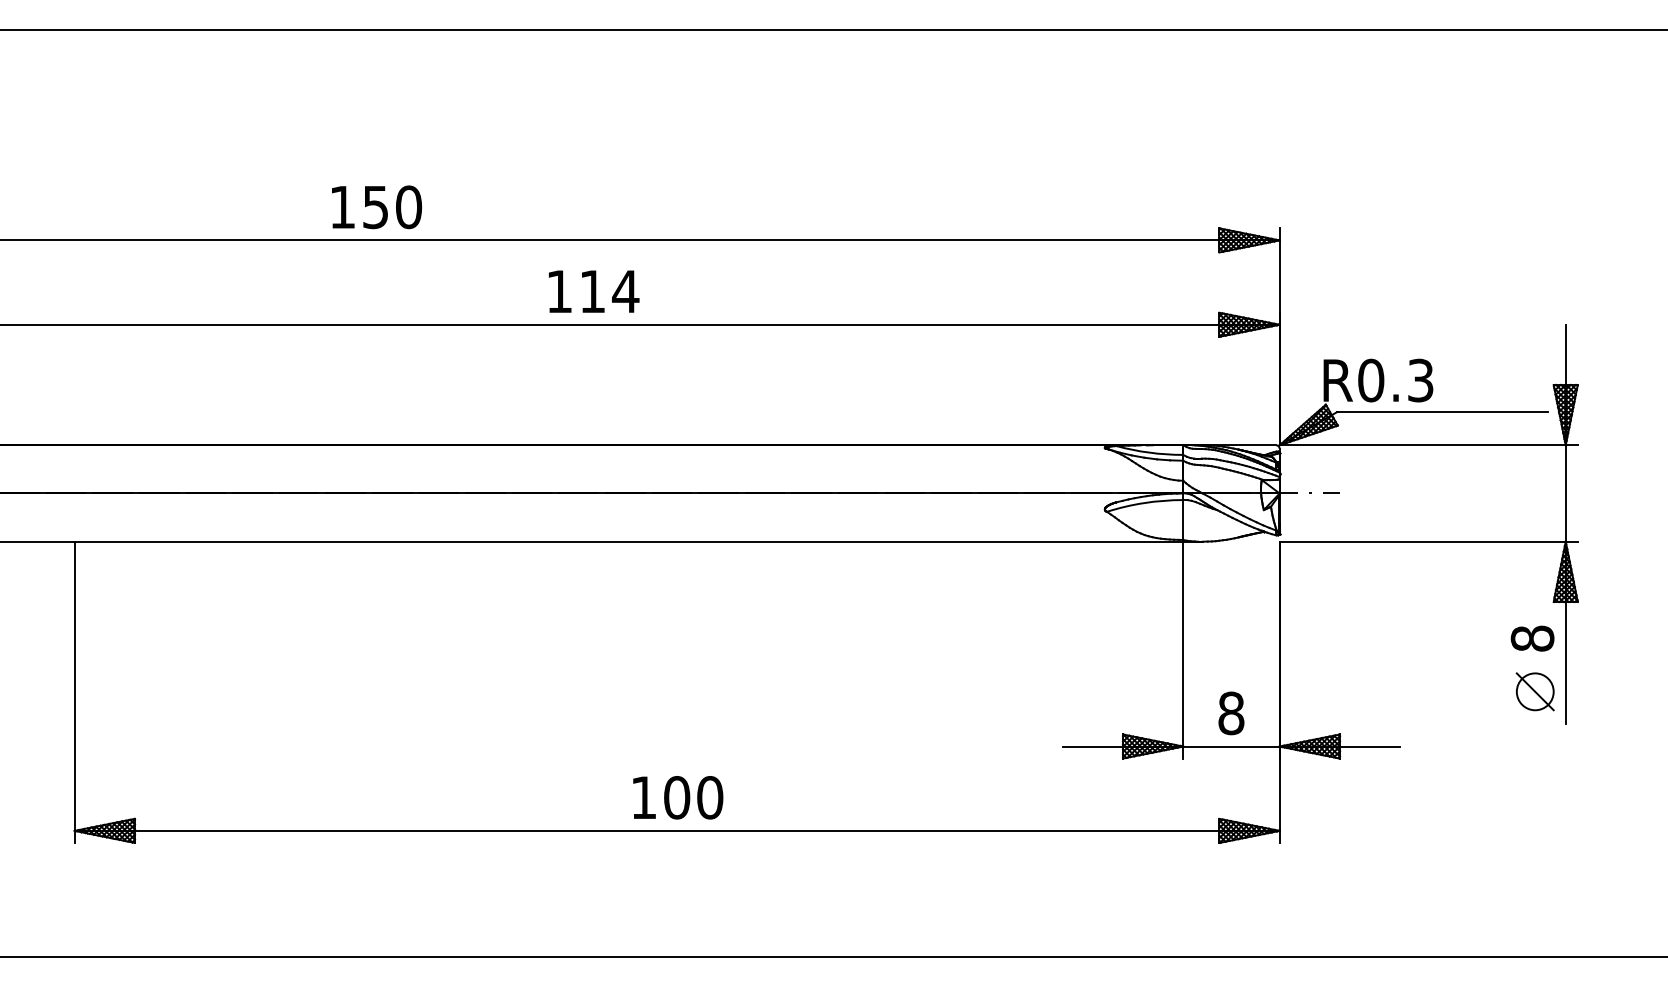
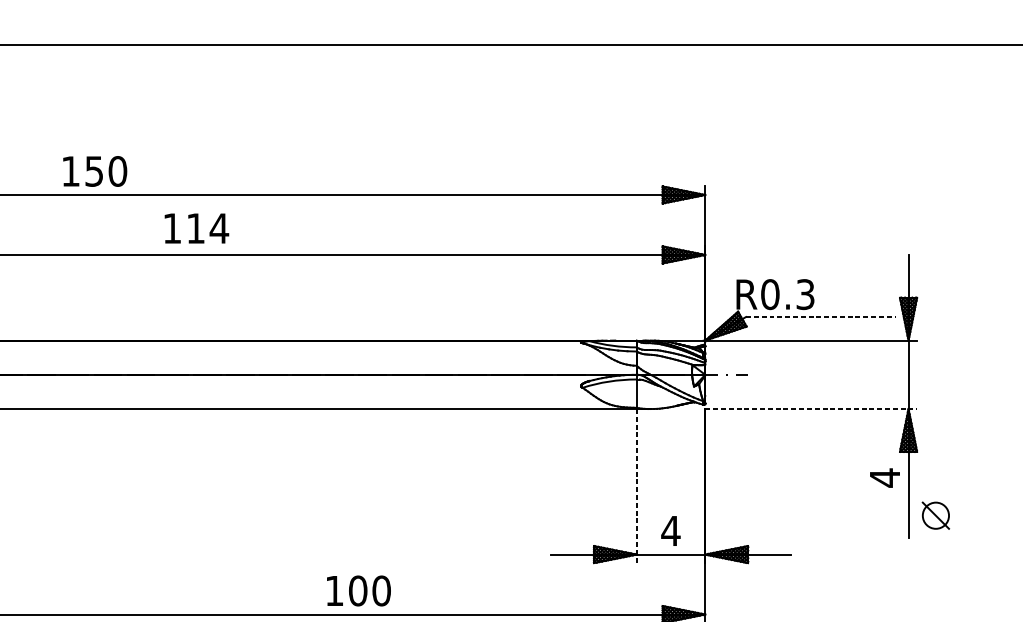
text: (377, 207) -> (95, 171), moved
text: (594, 291) -> (197, 228), moved
line: (1442, 412) -> (820, 317), solid -> dashed
line: (1429, 541) -> (811, 408), solid -> dashed
text: (1532, 638) -> (884, 477), 8 -> 4
line: (1183, 650) -> (636, 486), solid -> dashed
part: (1534, 691) -> (935, 515), moved
text: (1231, 713) -> (671, 531), 8 -> 4
text: (678, 797) -> (359, 590), moved

